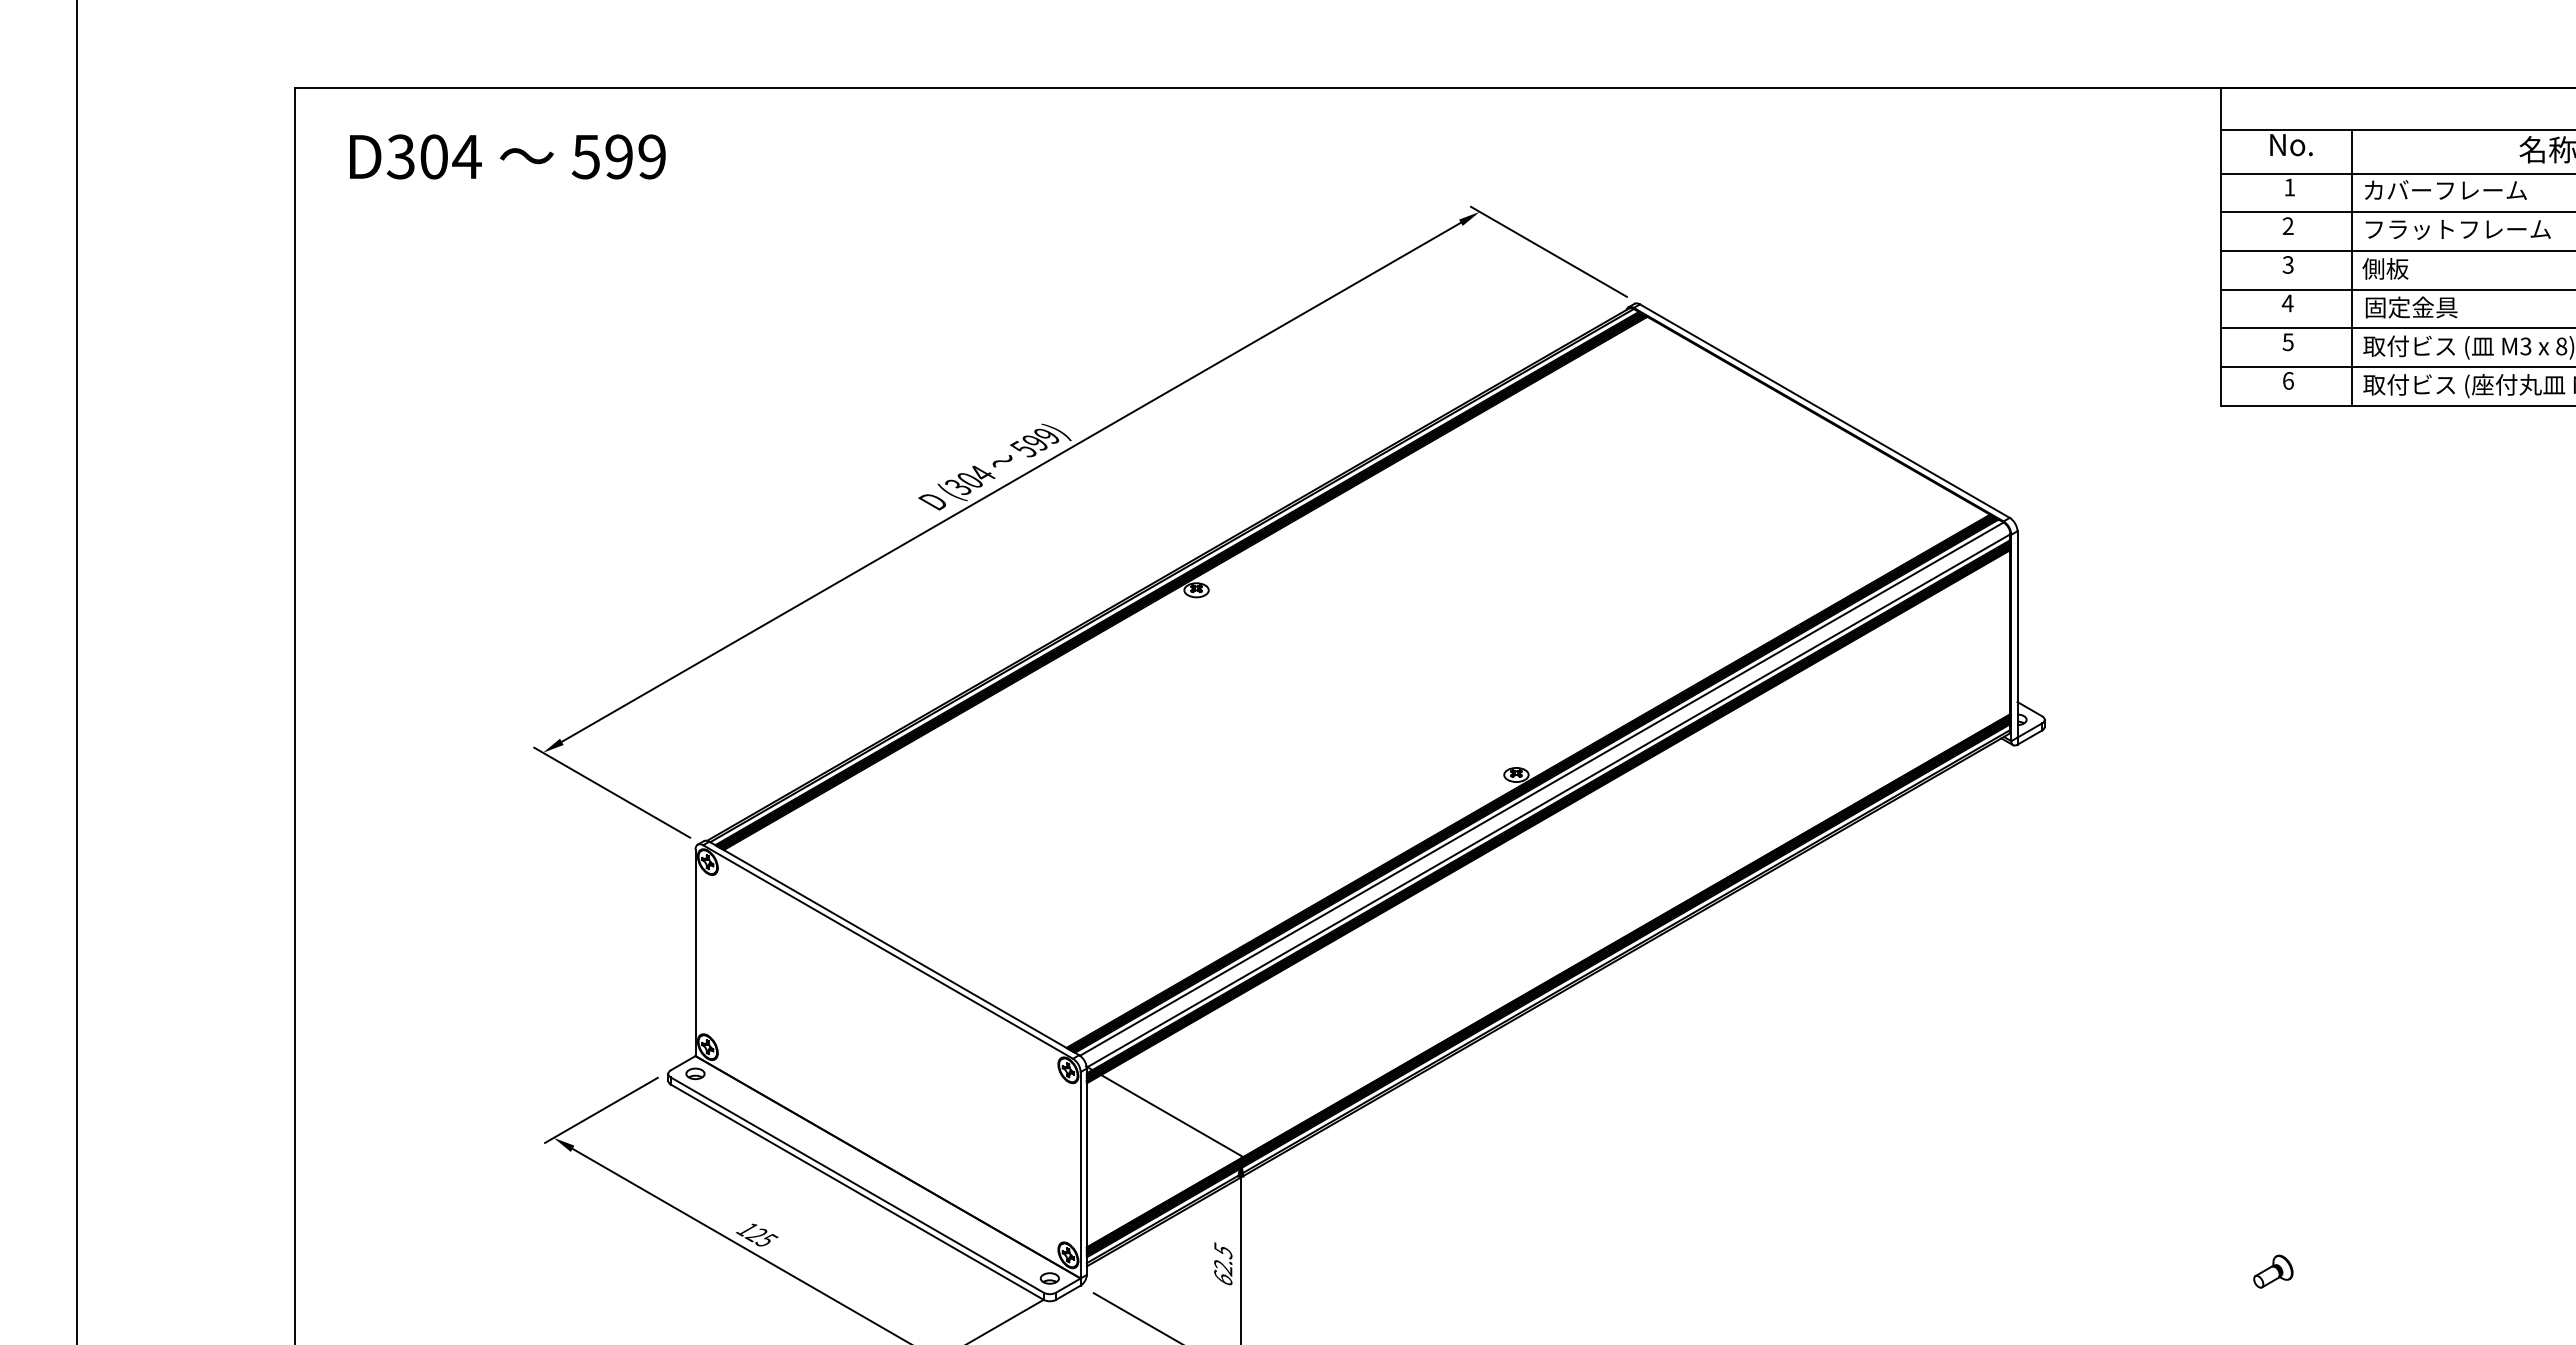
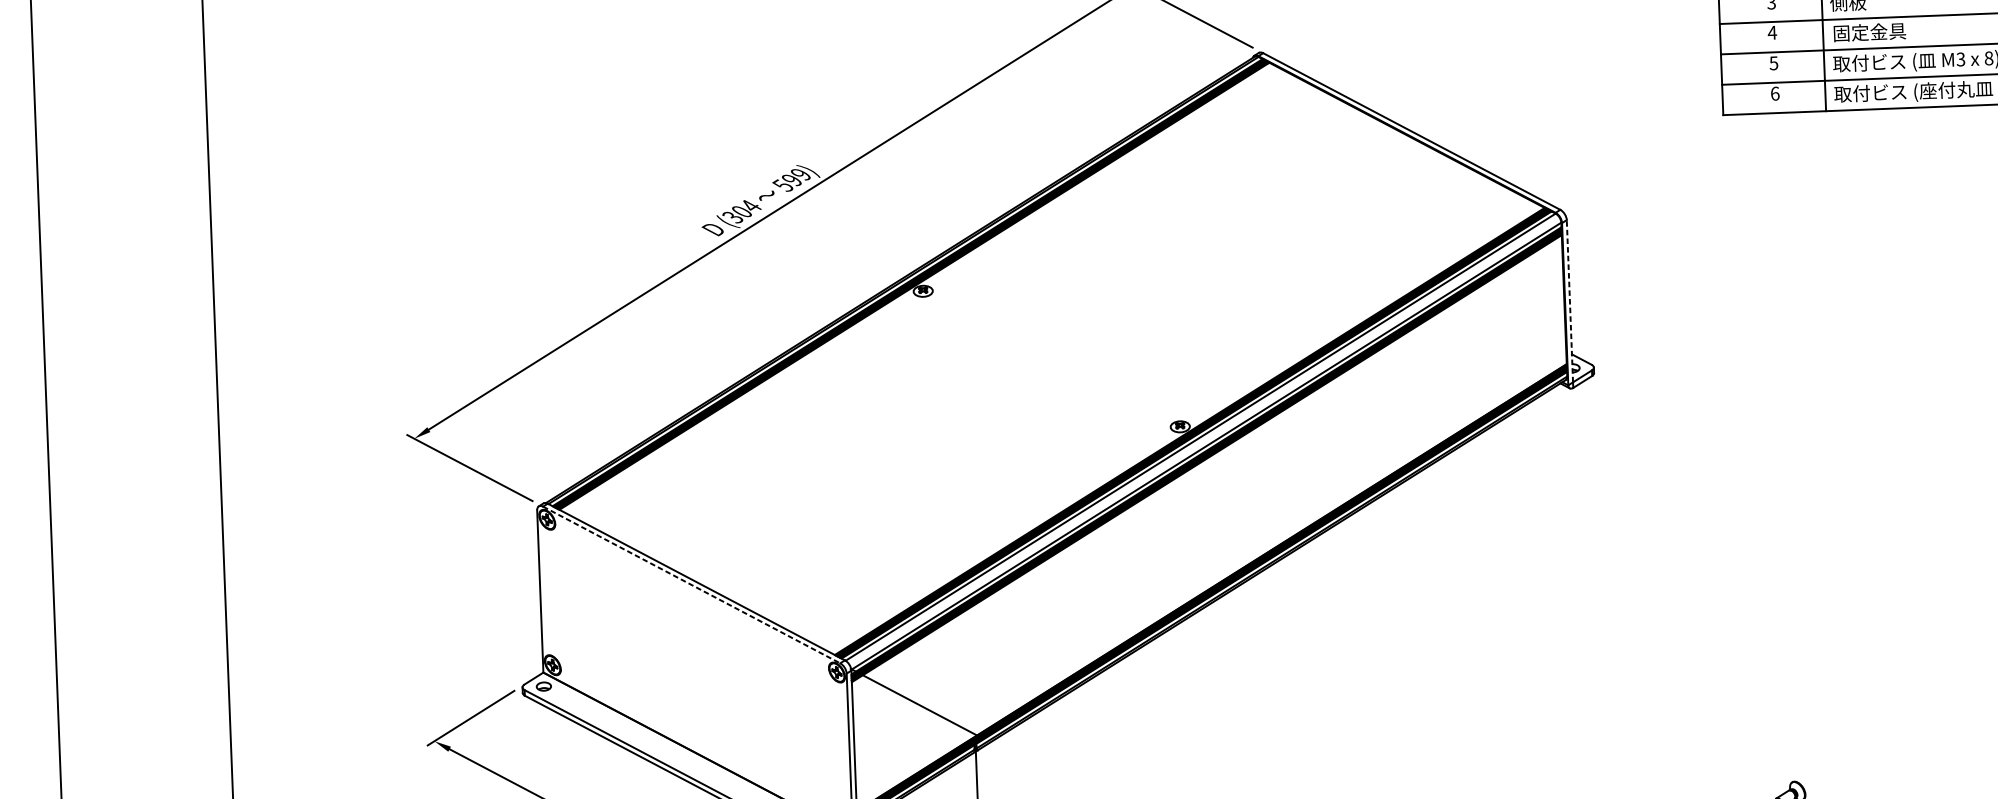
line: (2017, 633) -> (1569, 300), solid -> dashed
line: (888, 952) -> (691, 585), solid -> dashed

